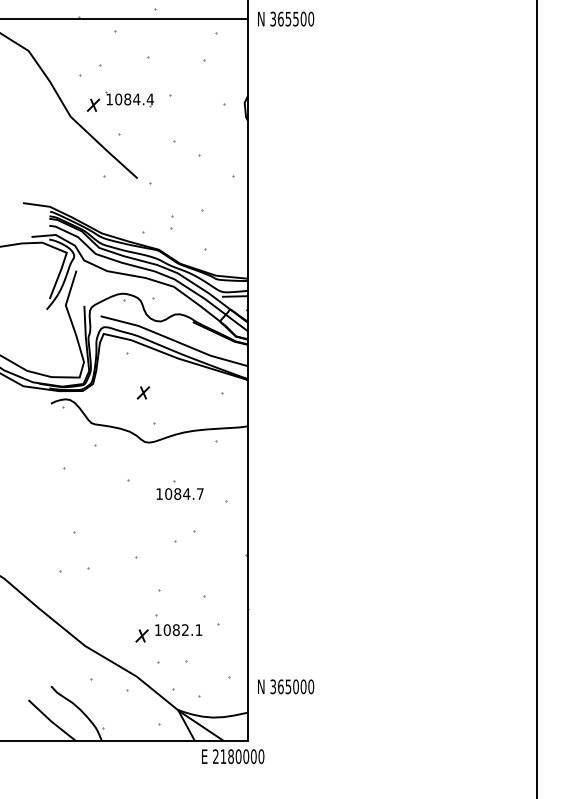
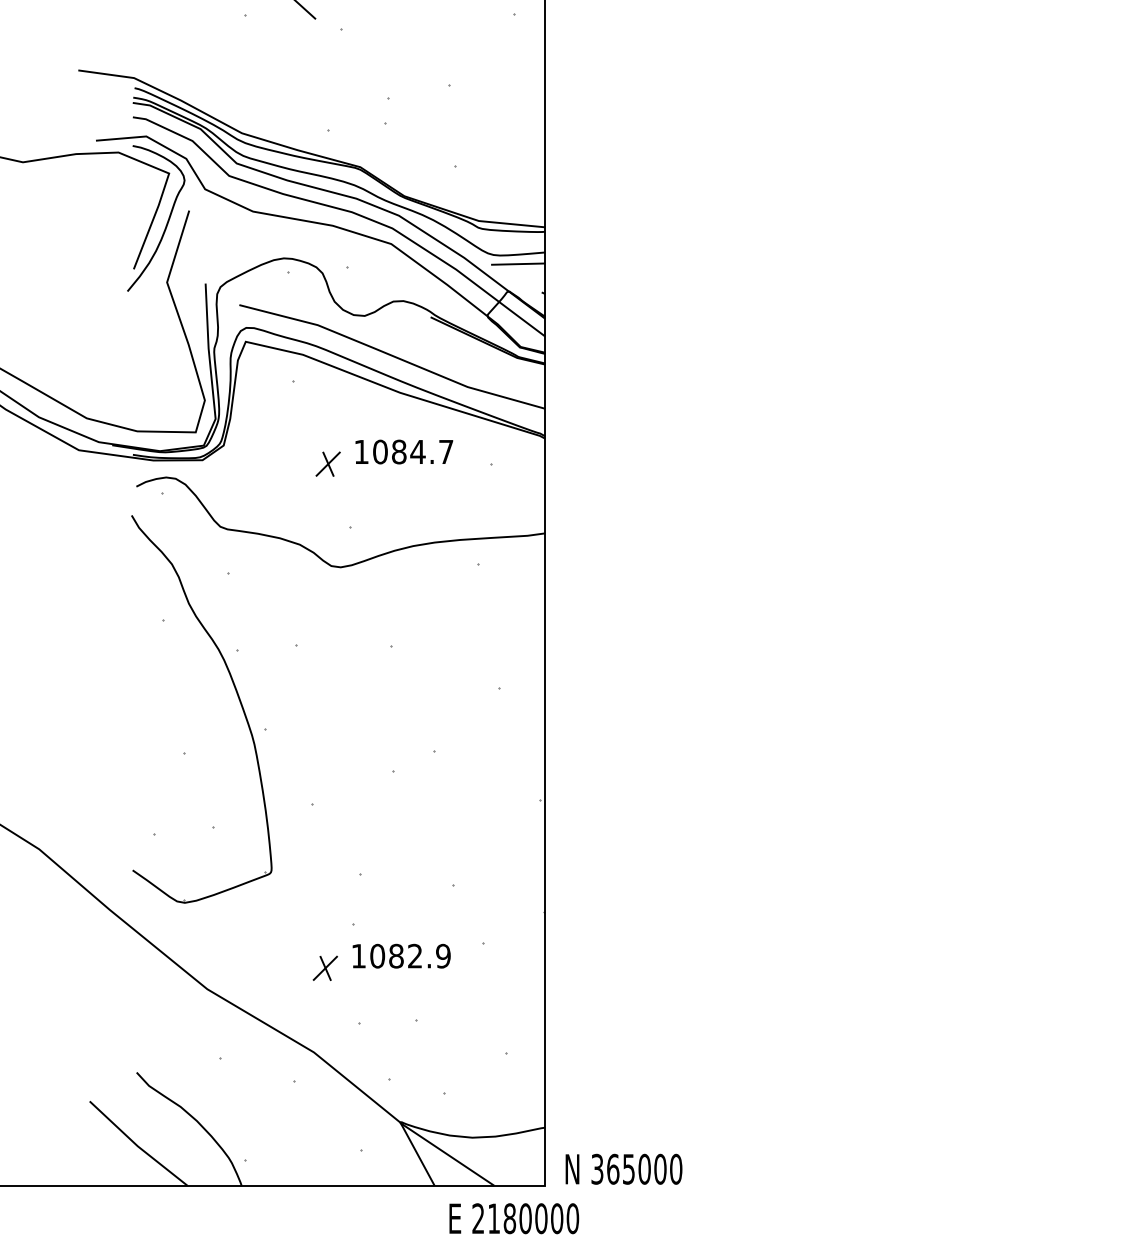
text: (179, 493) -> (402, 450), moved
part: (99, 506) -> (236, 699), added
text: (198, 630) -> (442, 956), 1082.1 -> 1082.9
text: (286, 686) -> (624, 1168), moved

